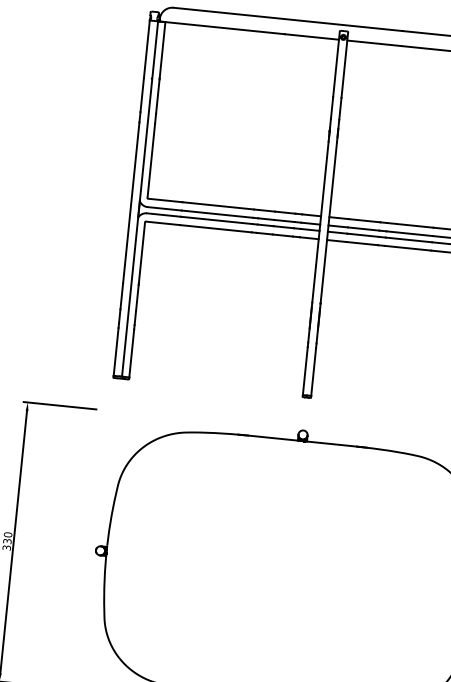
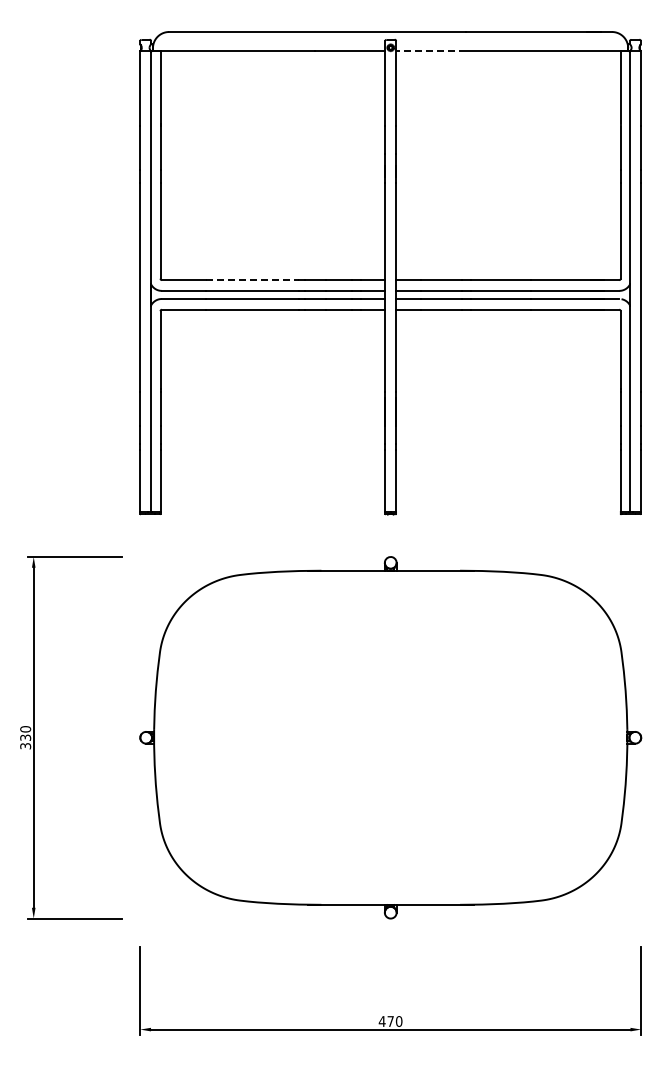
line: (374, 43) -> (431, 51), solid -> dashed
line: (218, 206) -> (252, 280), solid -> dashed

